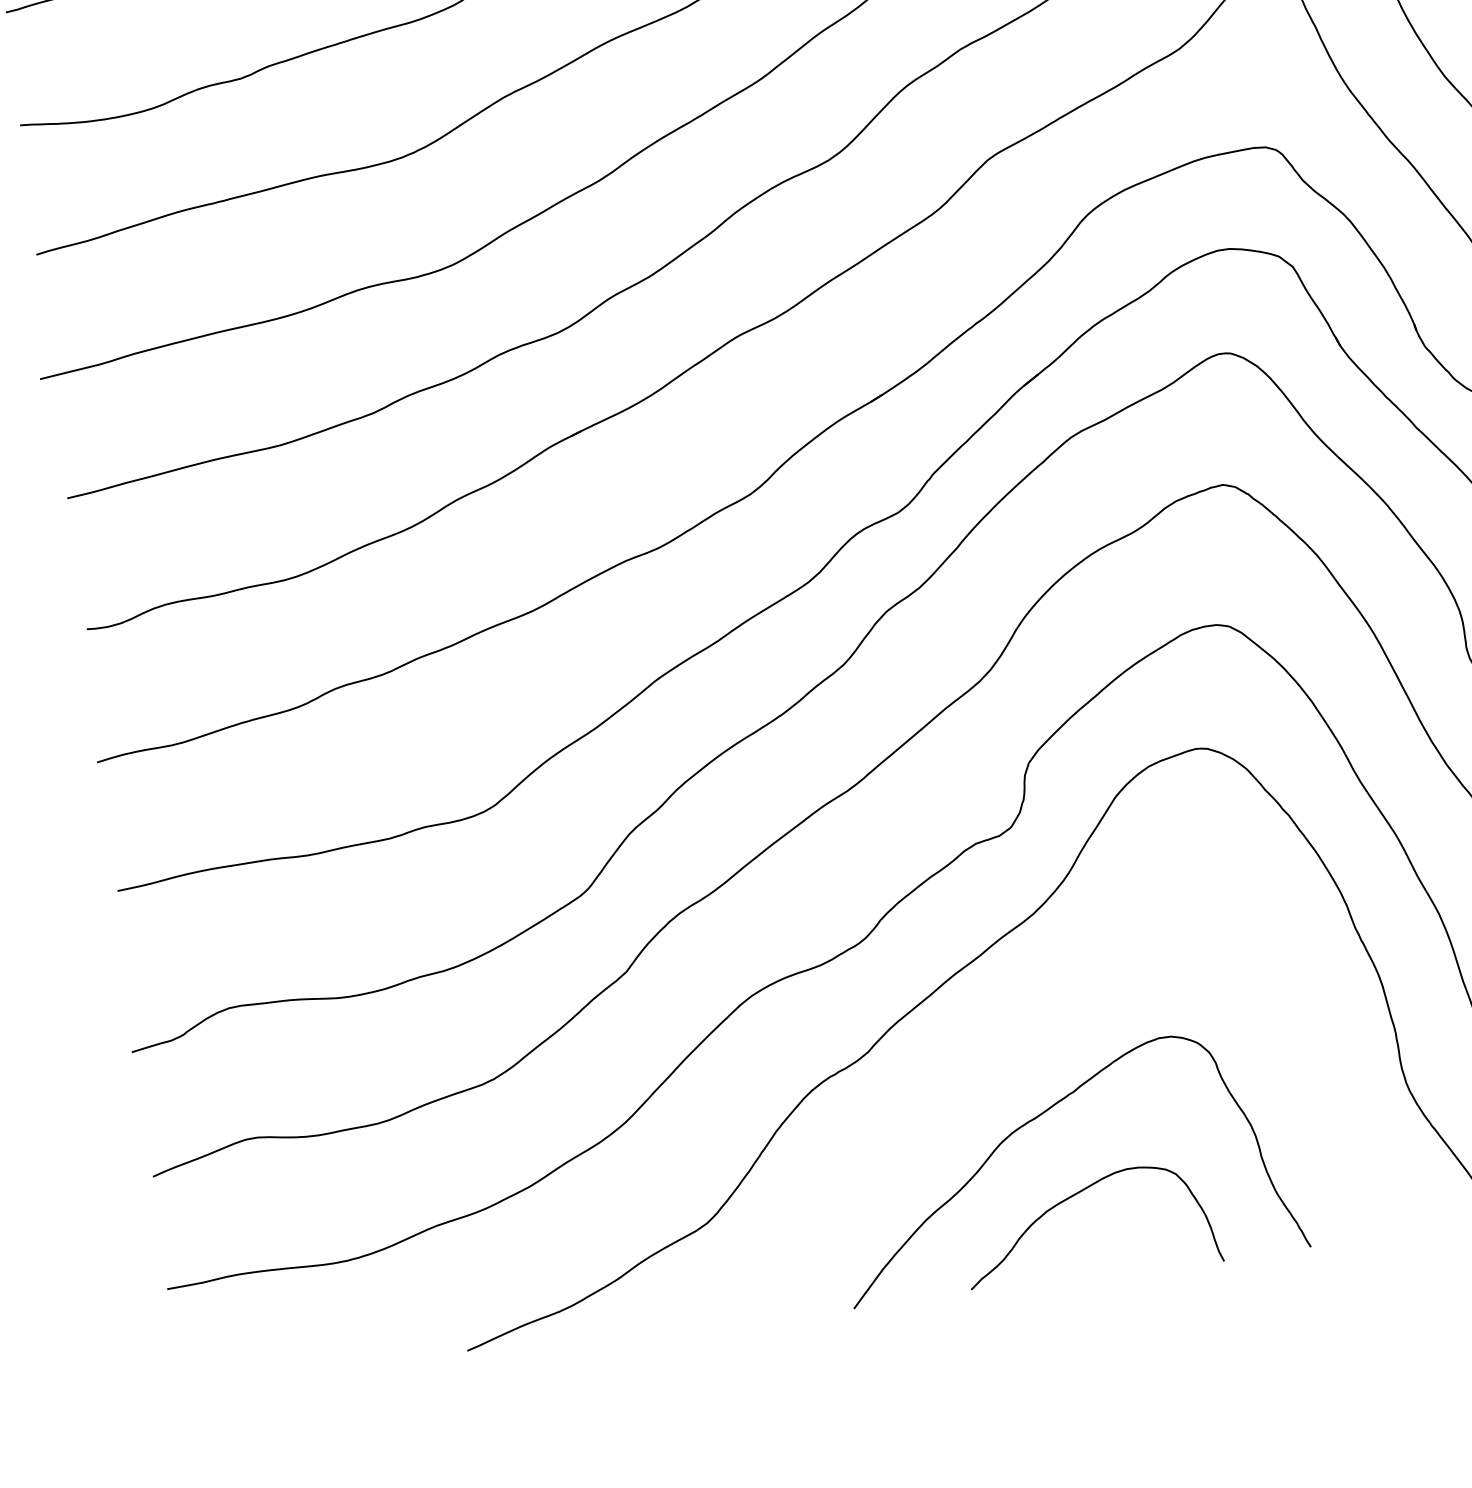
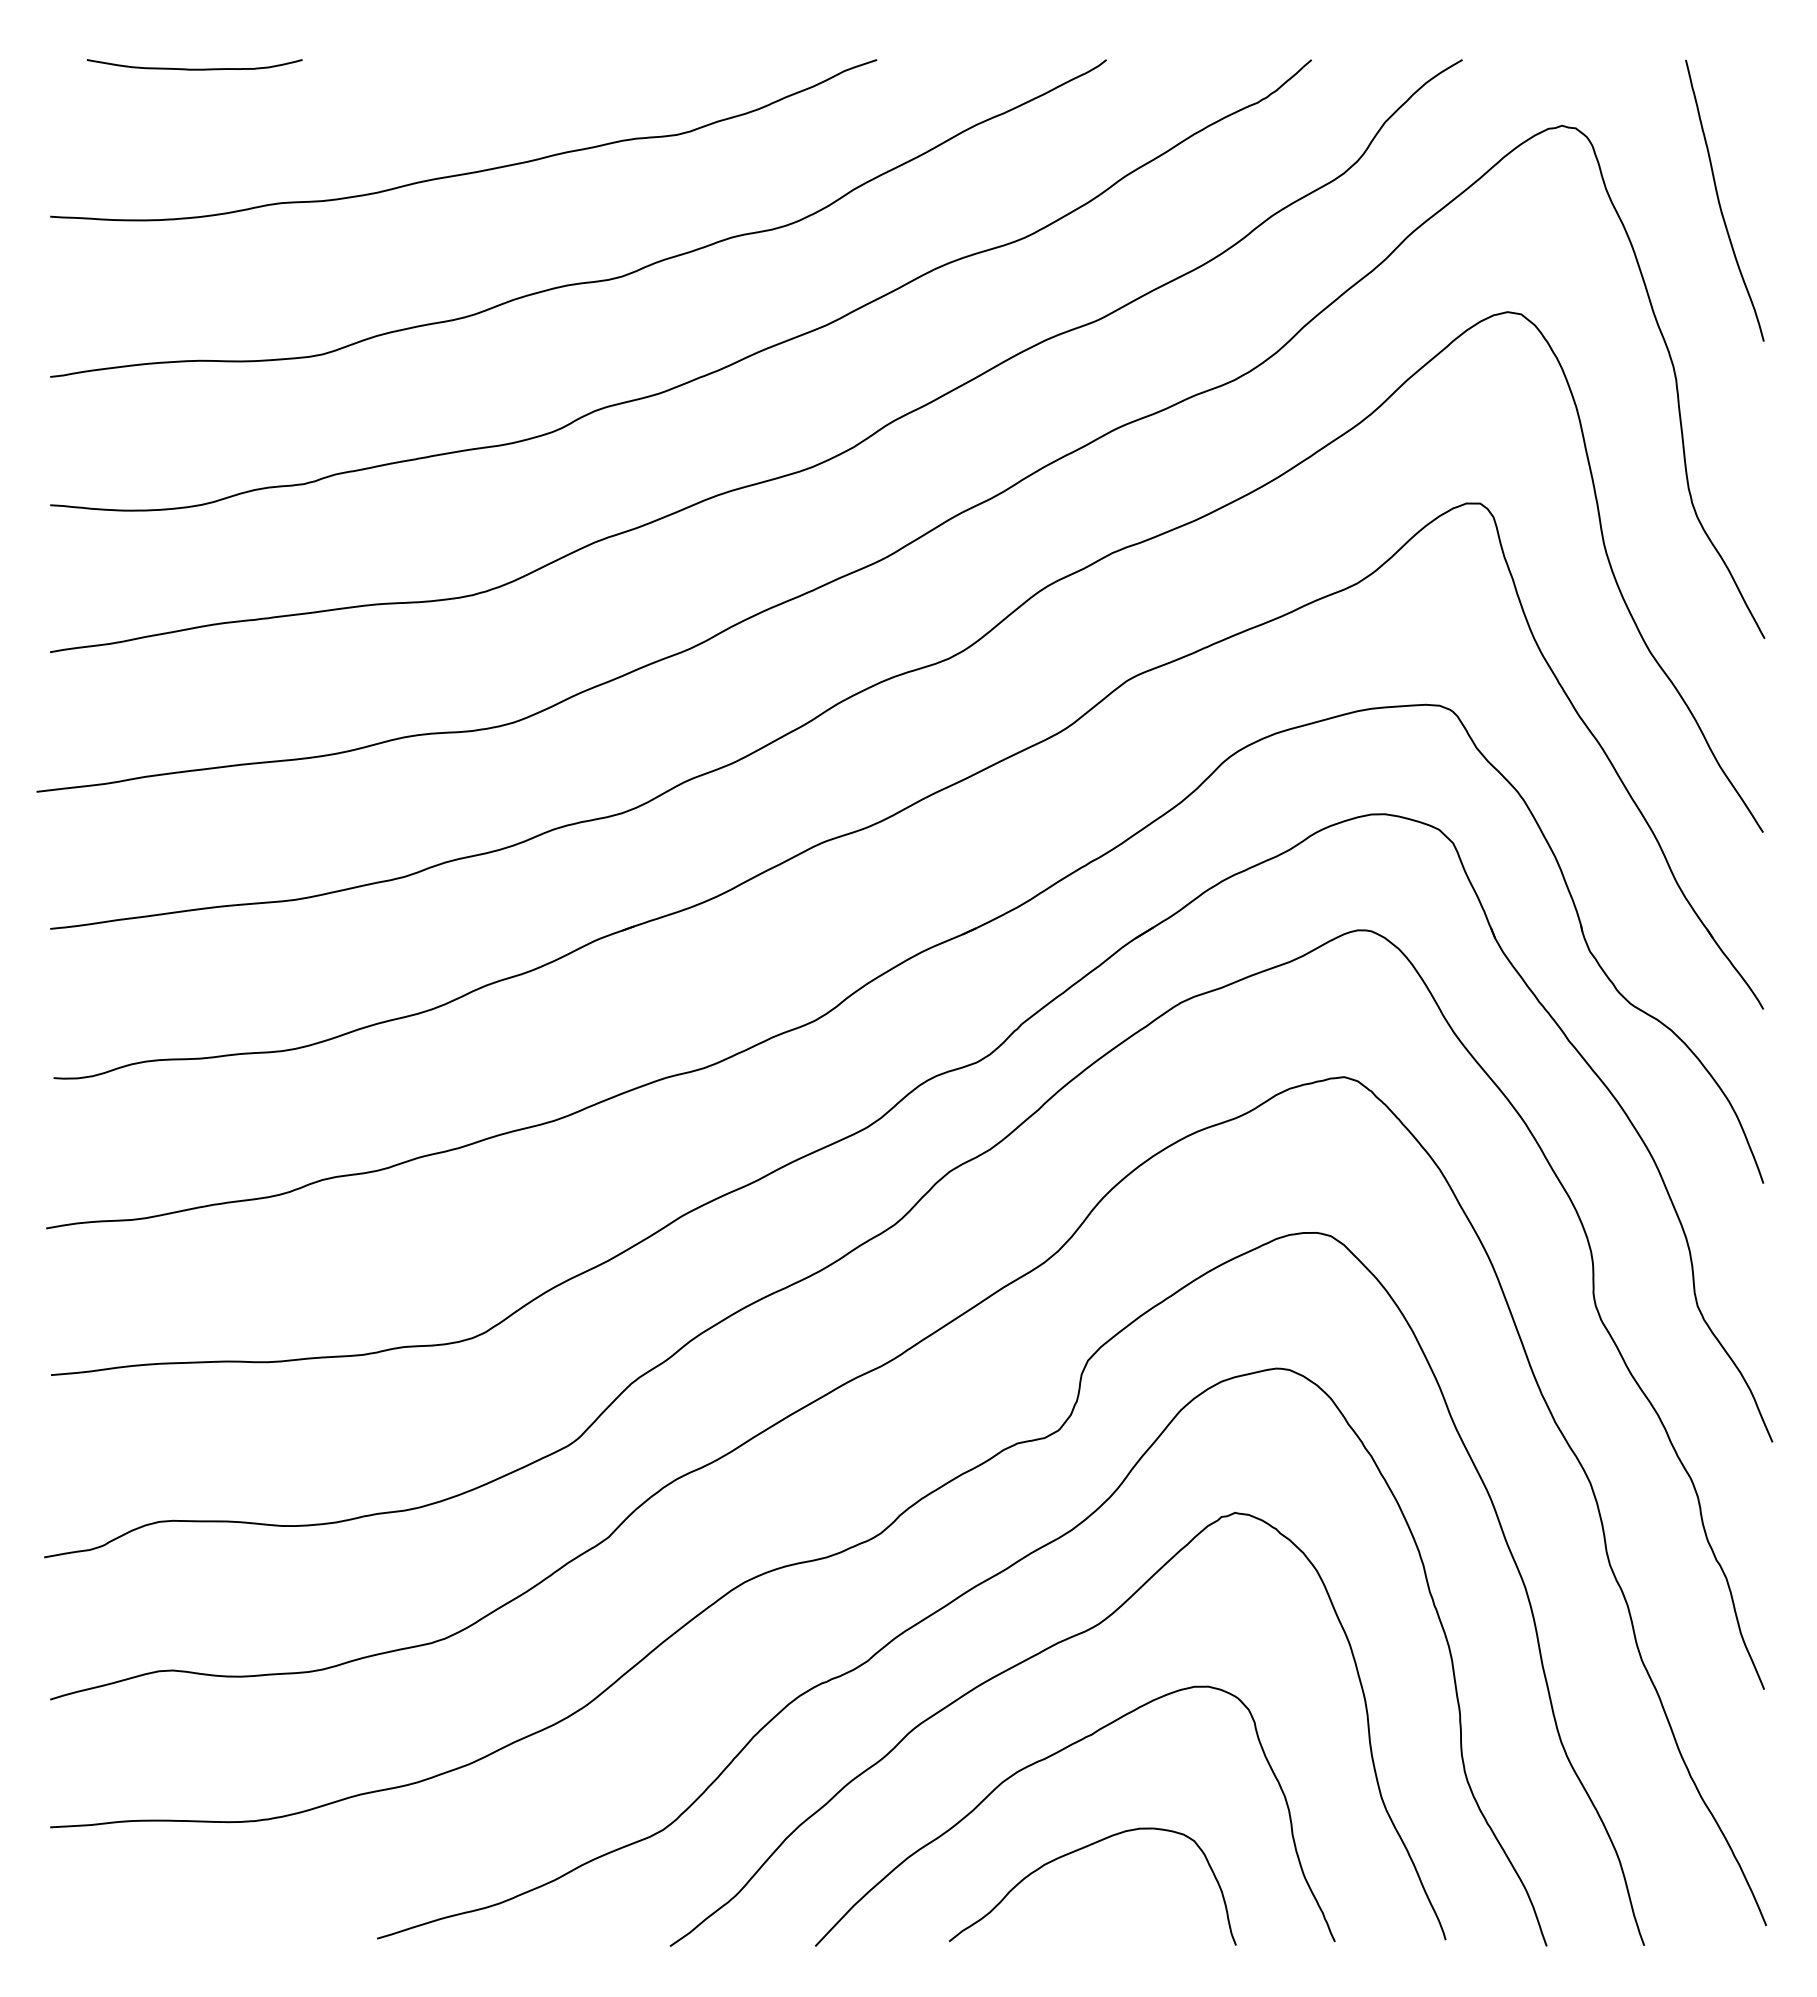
curve: (1004, 1036) -> (1022, 1663), added

